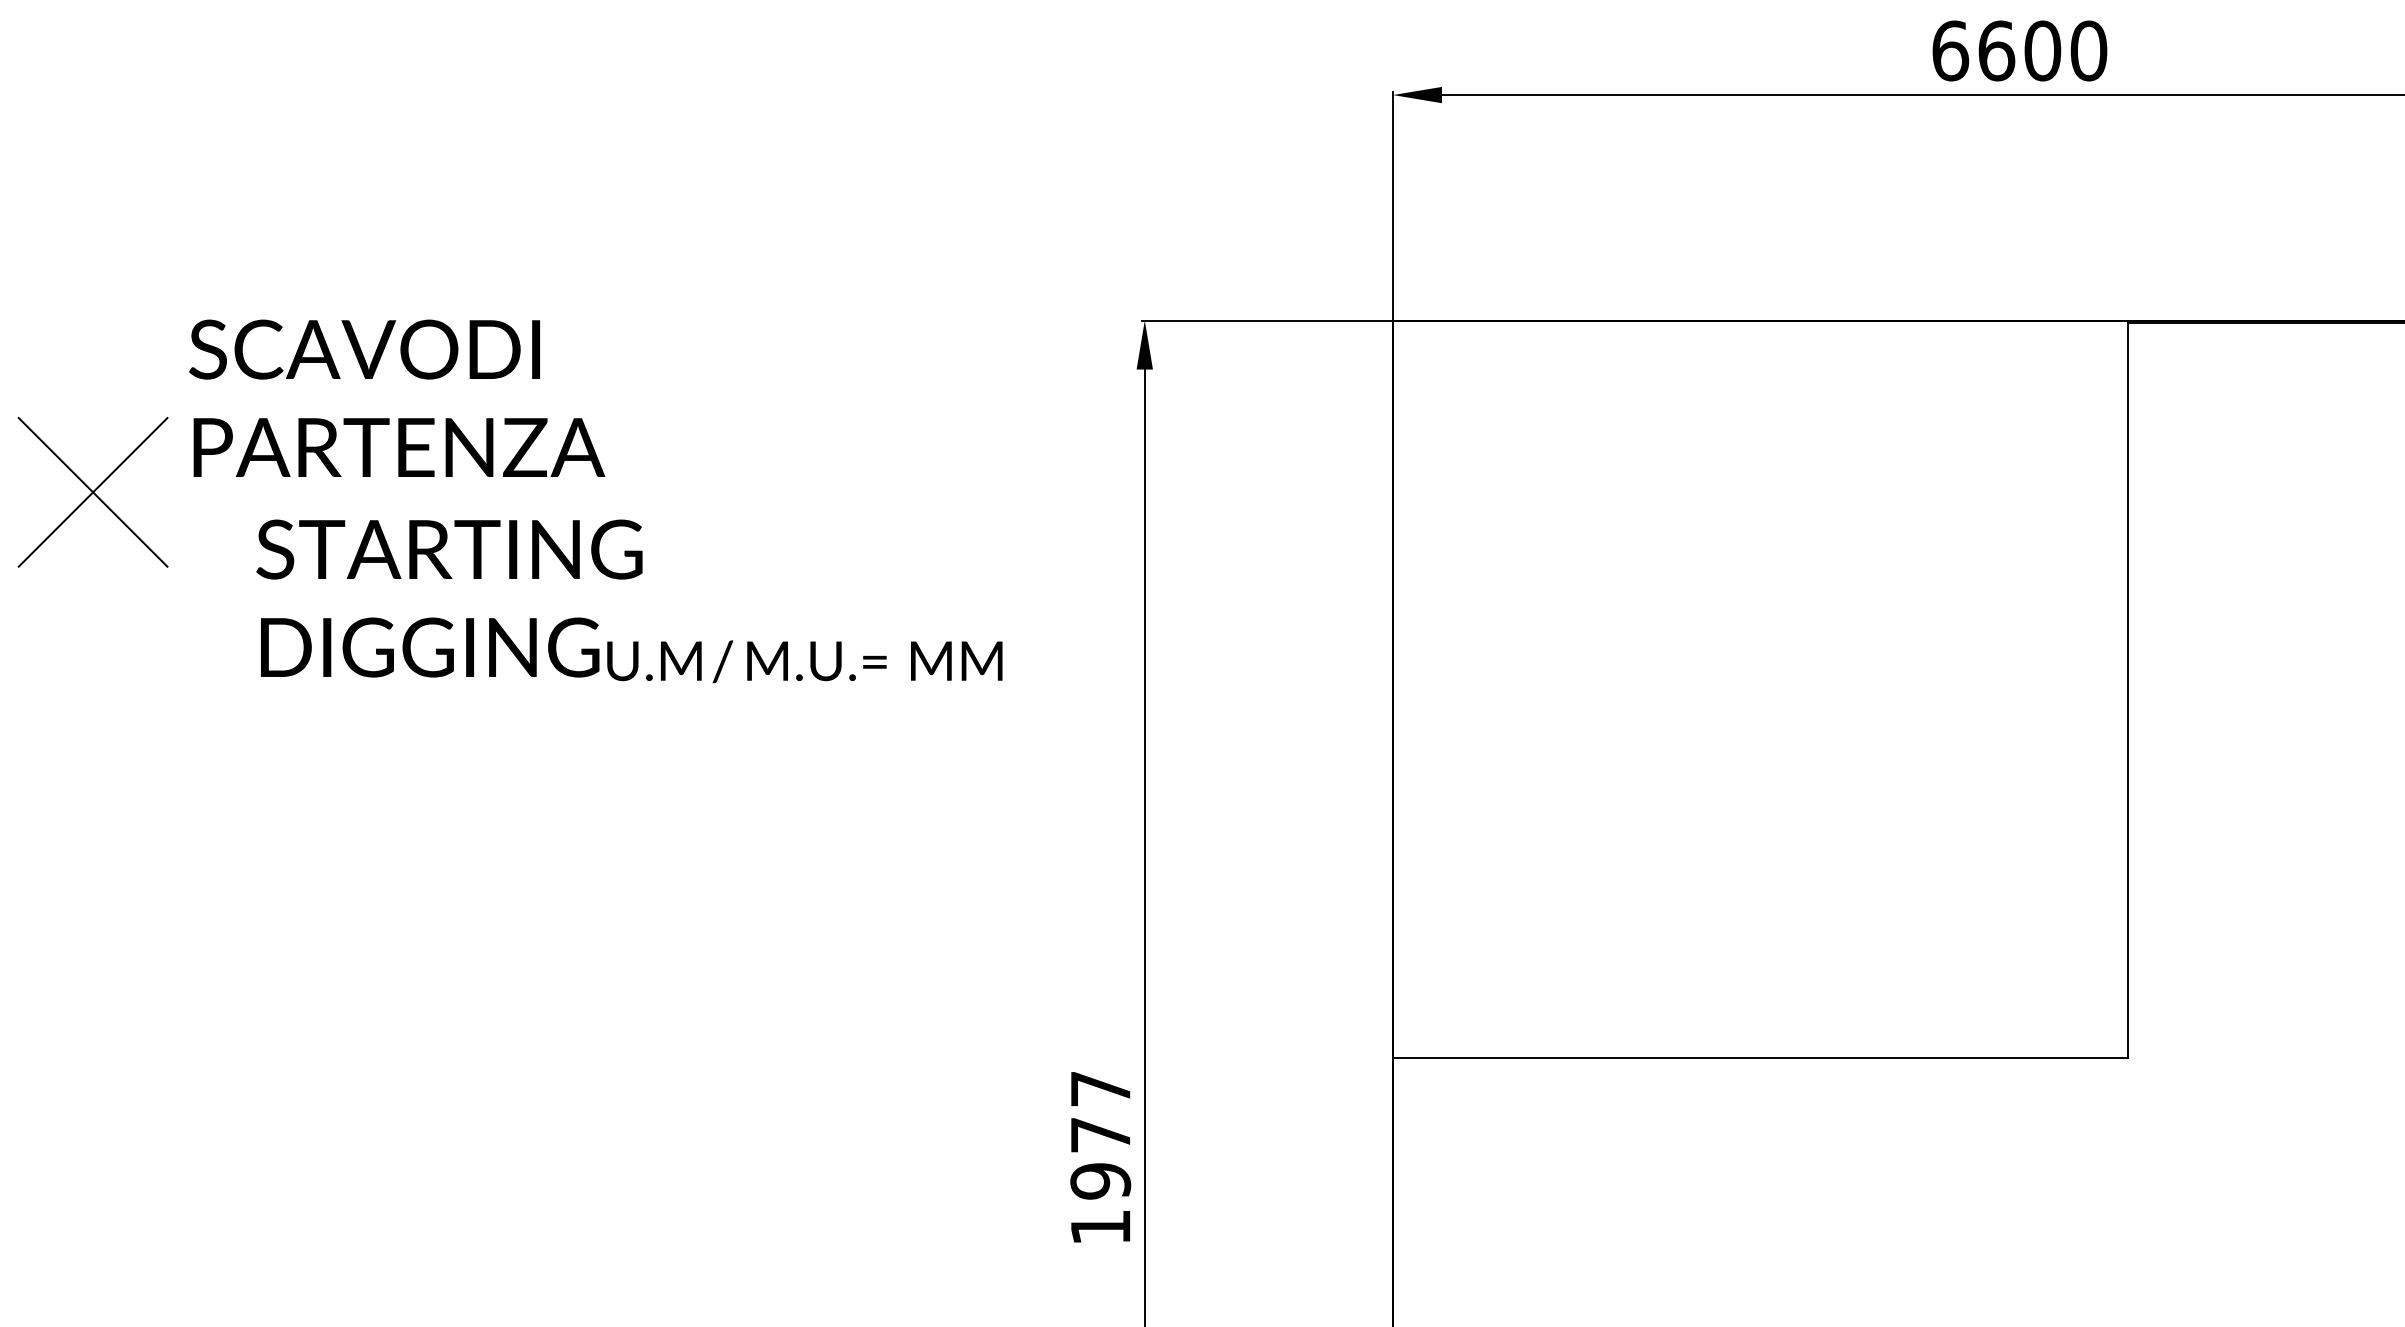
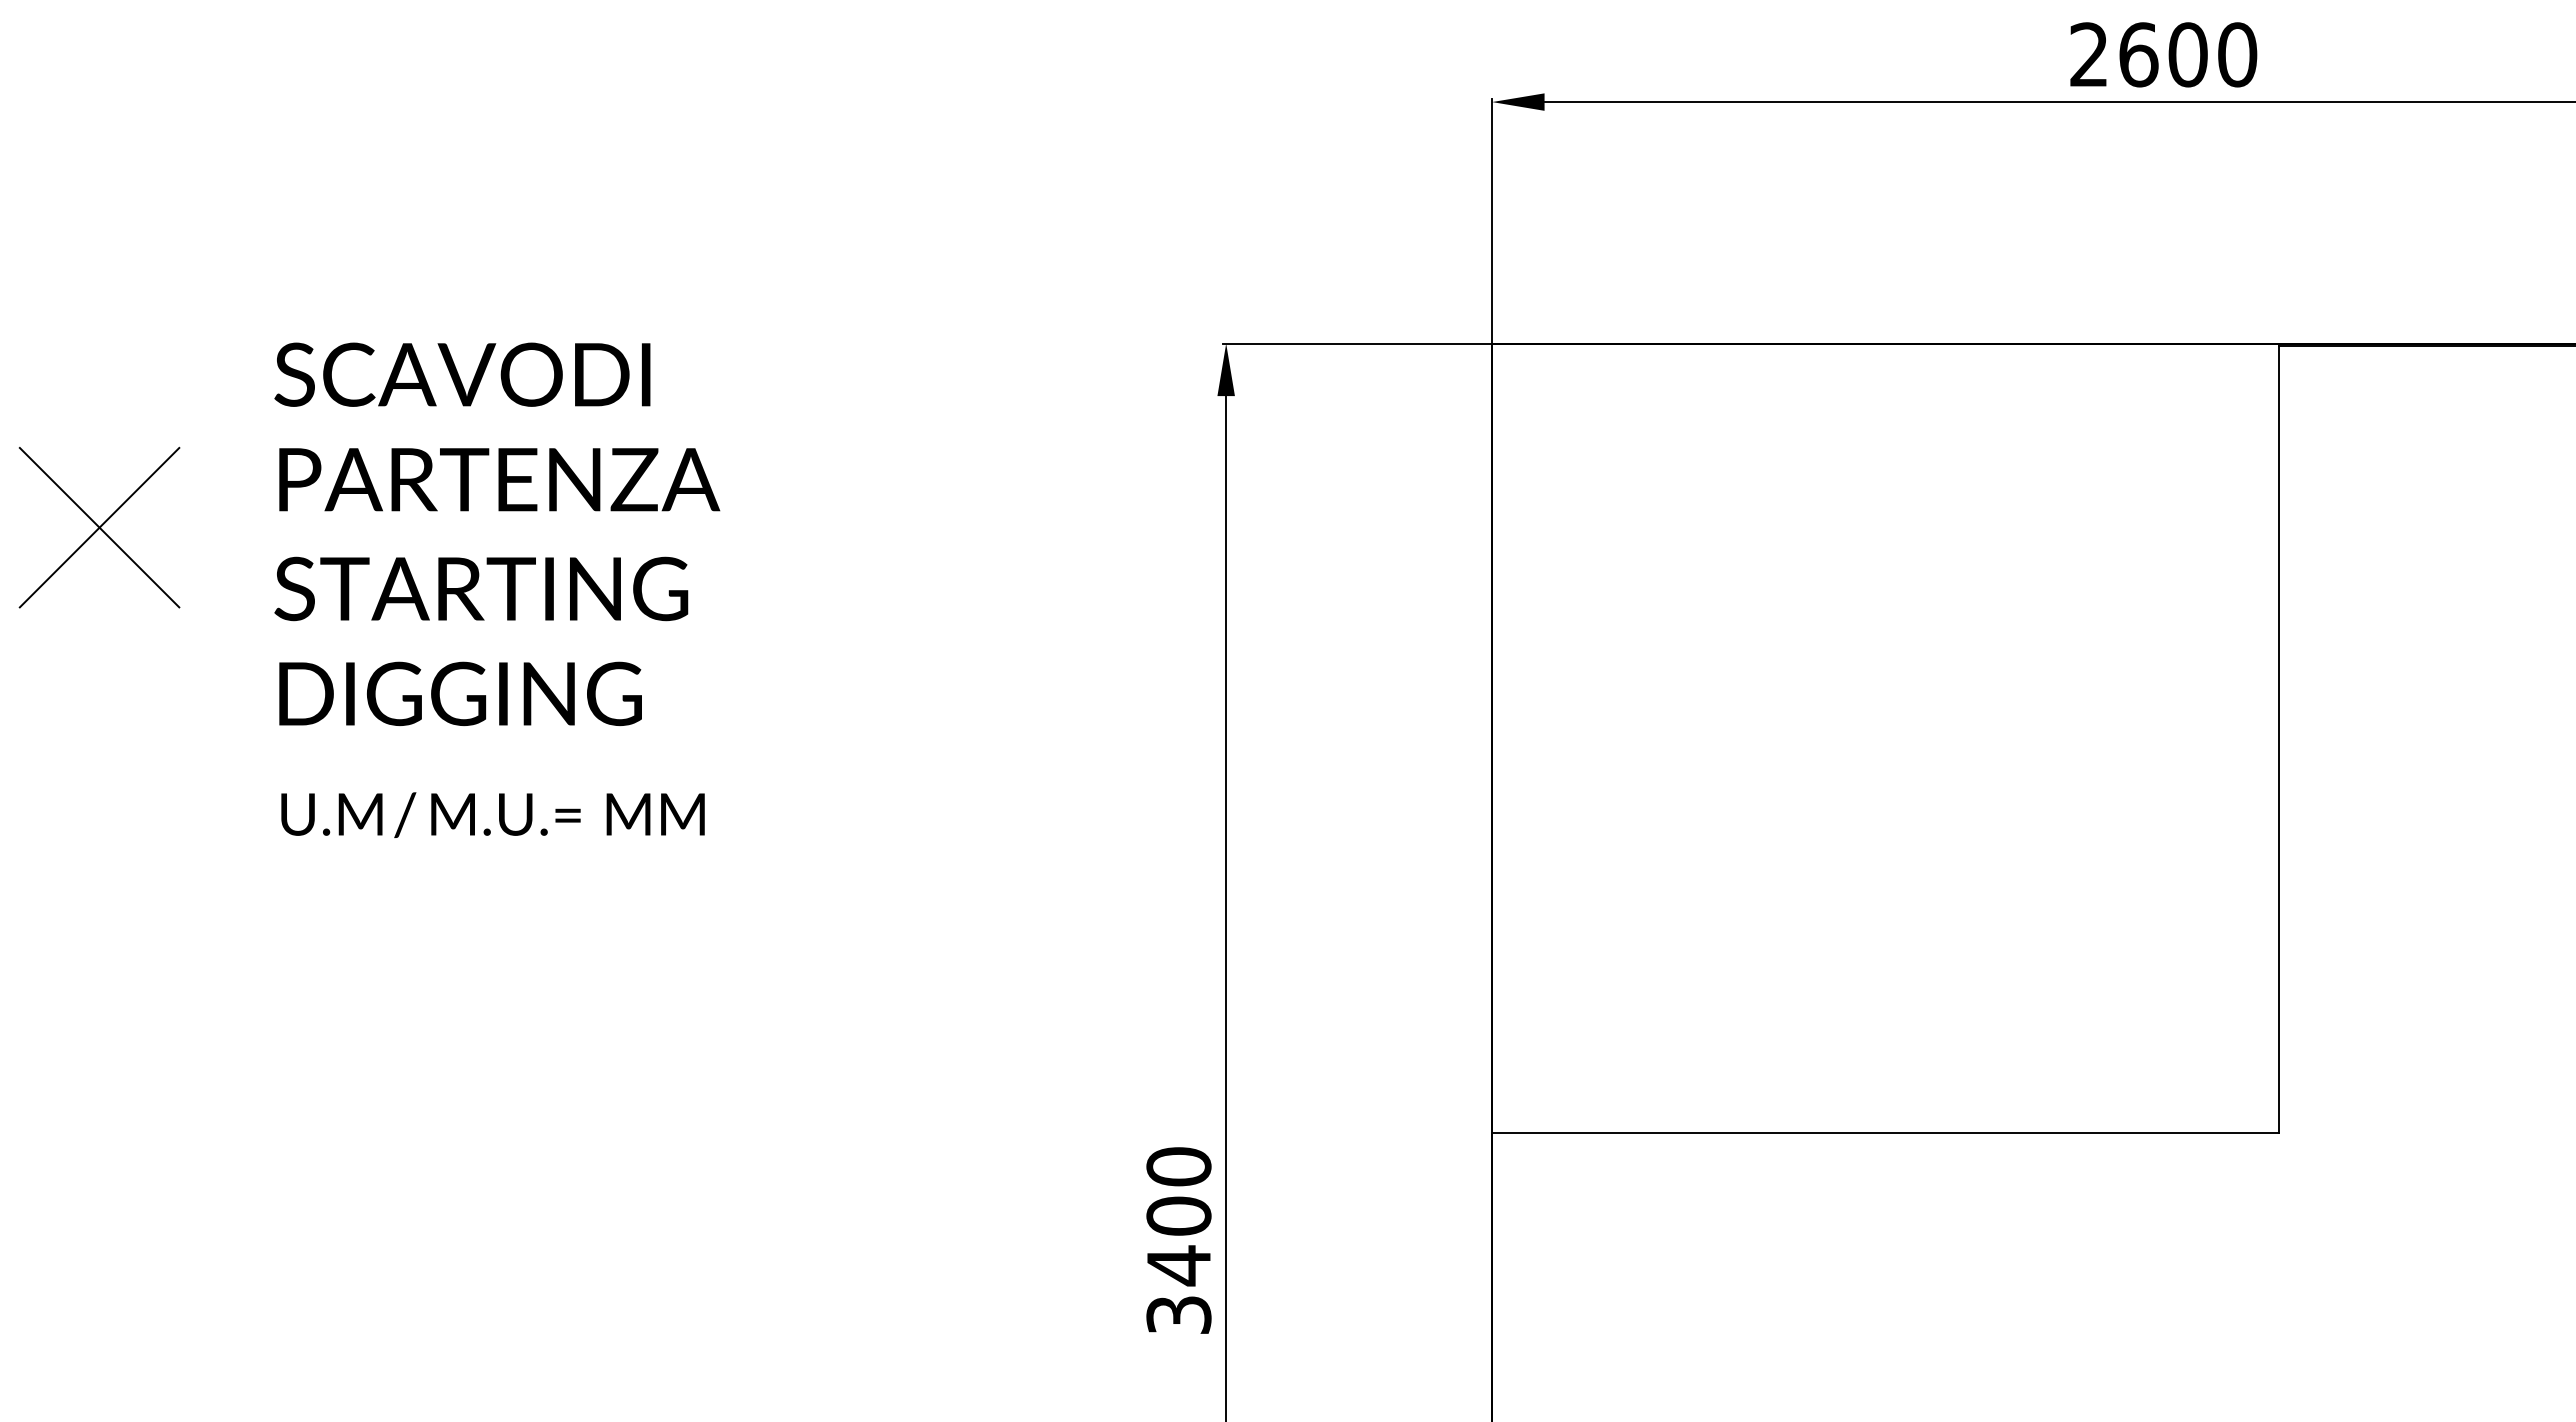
text: (1950, 50) -> (2089, 54), 6600 -> 2600
text: (397, 397) -> (497, 426), moved
text: (804, 661) -> (492, 814), moved
text: (1100, 1157) -> (1178, 1240), 1977 -> 3400

